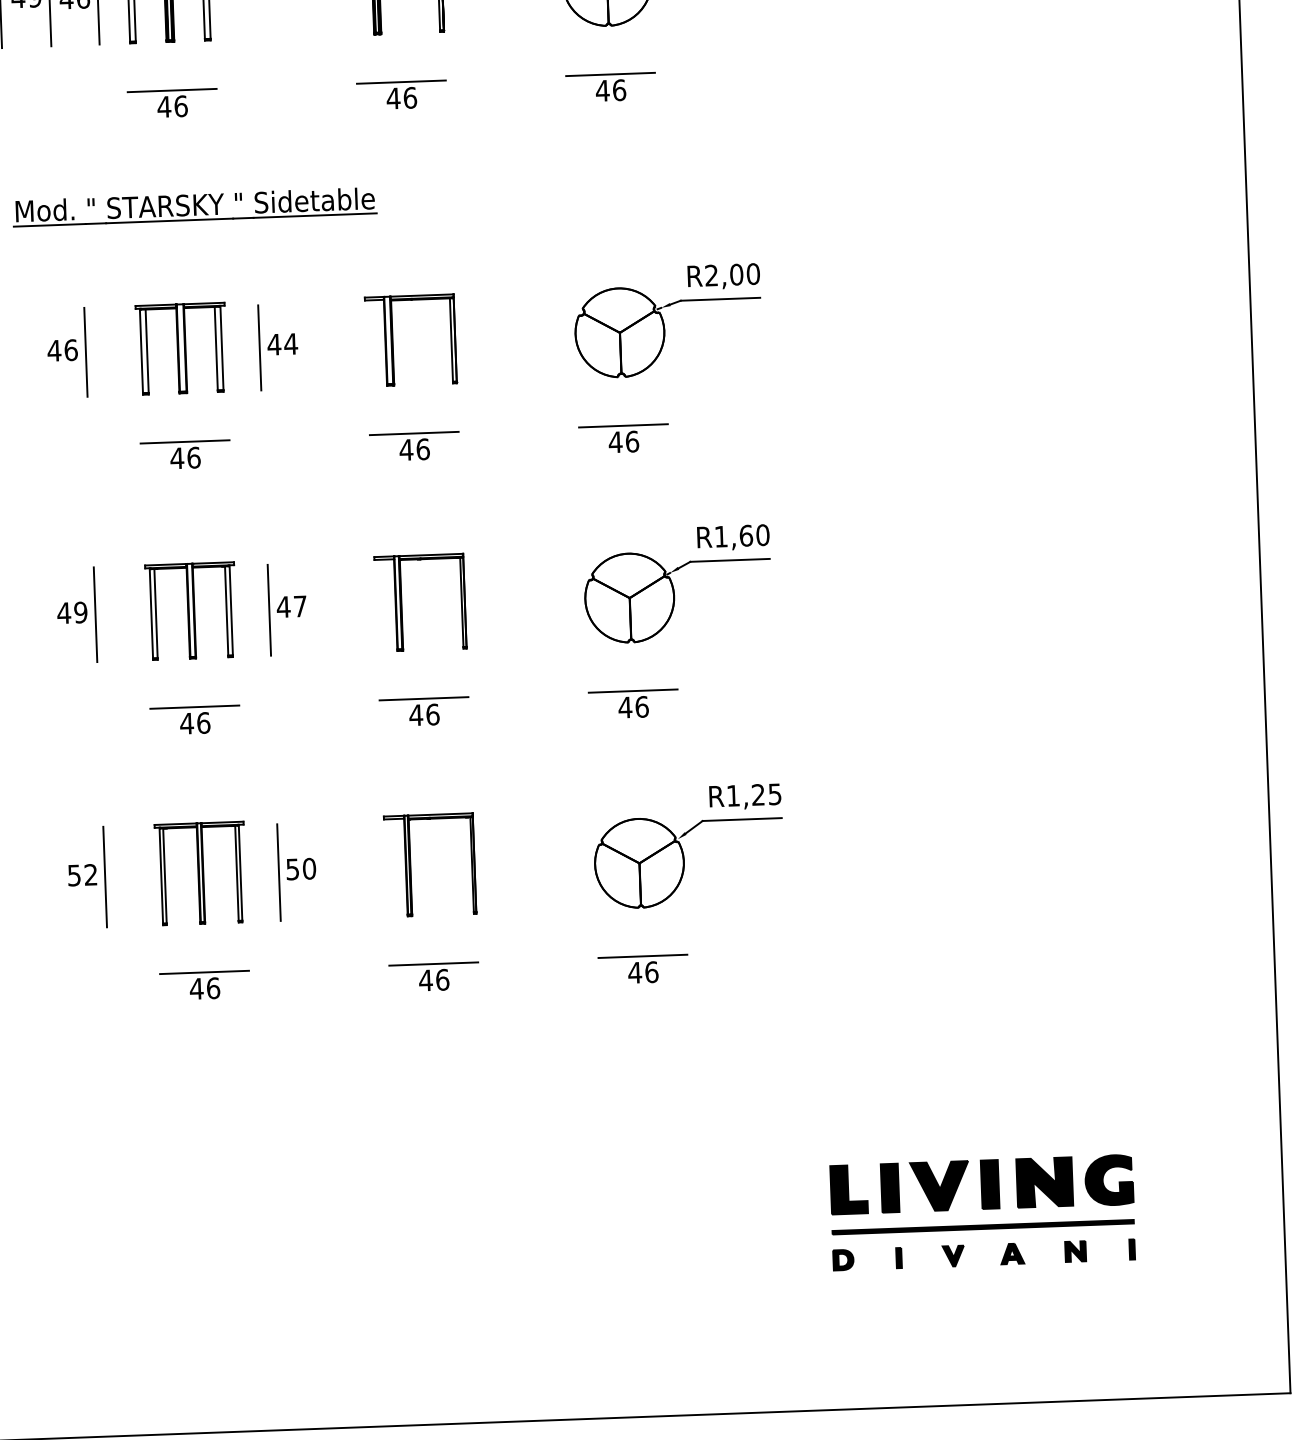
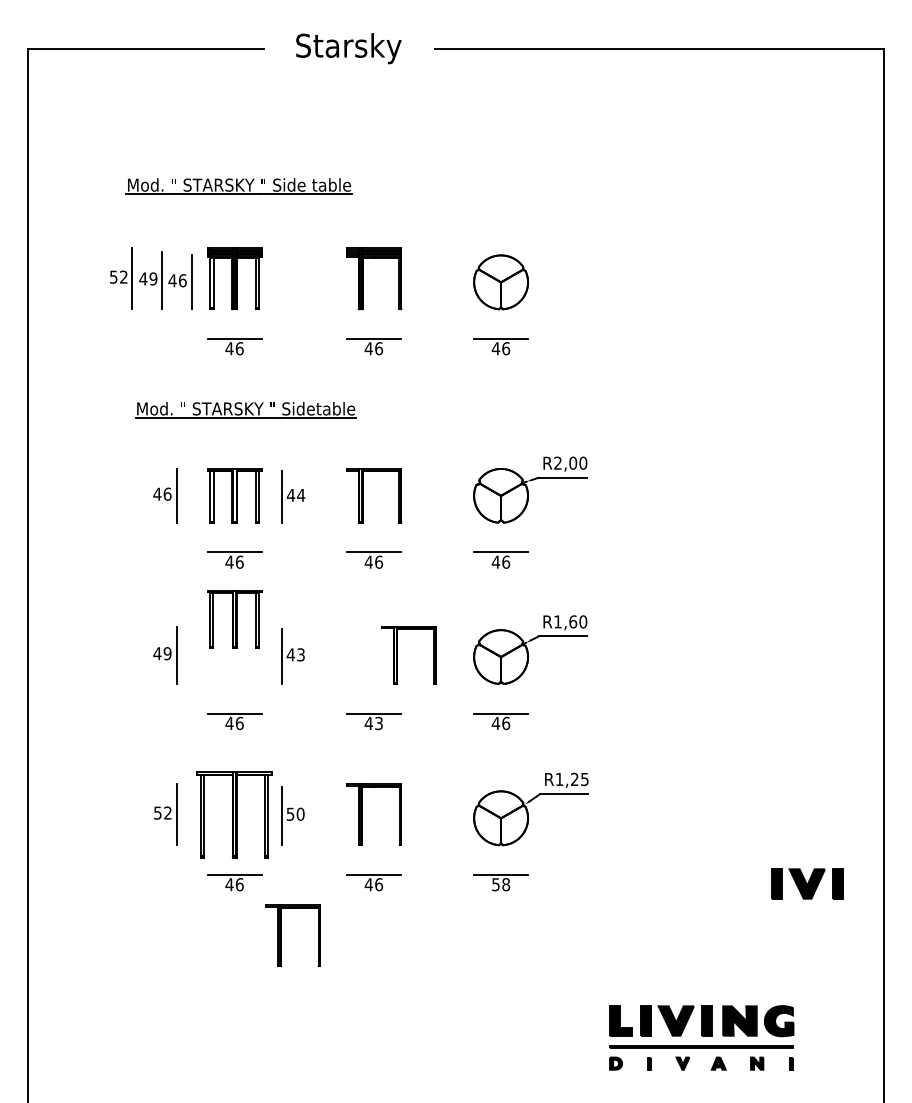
part: (401, 603) -> (397, 655), moved
text: (299, 605) -> (300, 654), 47 -> 43
part: (190, 611) -> (234, 619), moved
text: (433, 714) -> (379, 723), 46 -> 43
part: (200, 873) -> (234, 814), size x1.4
part: (1147, 952) -> (807, 883), added
text: (642, 972) -> (500, 884), 46 -> 58
part: (285, 1069) -> (281, 935), added

